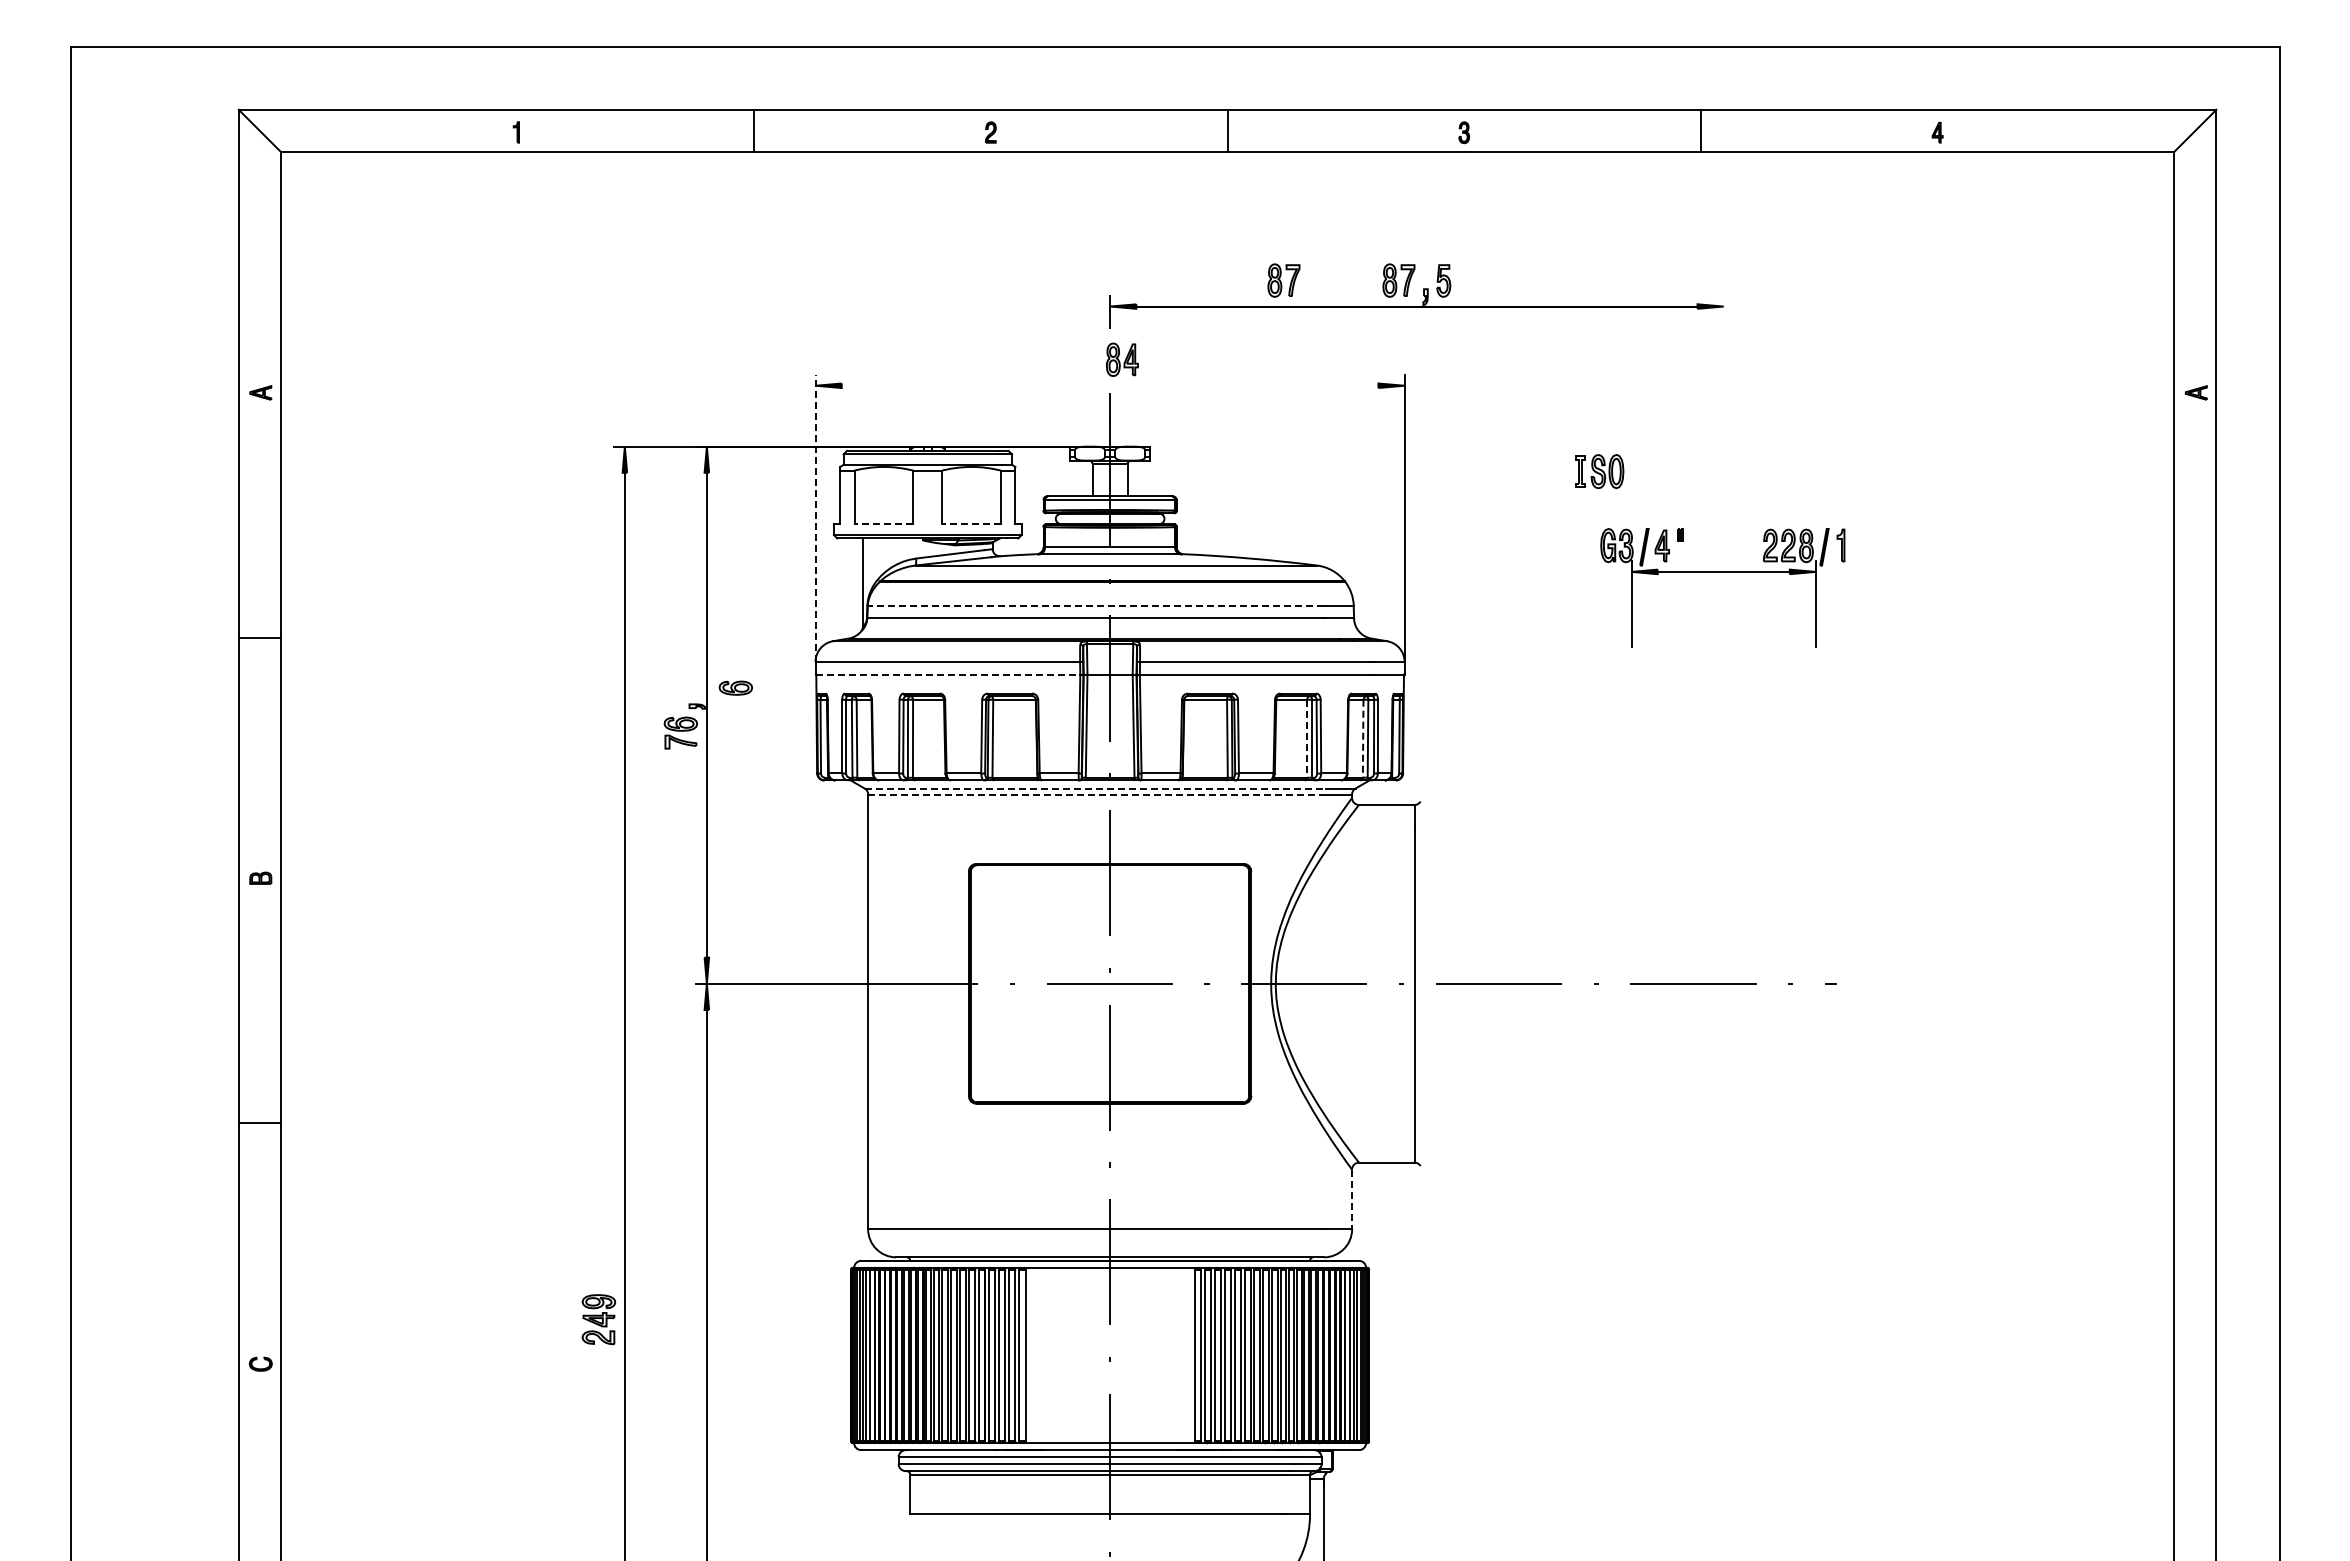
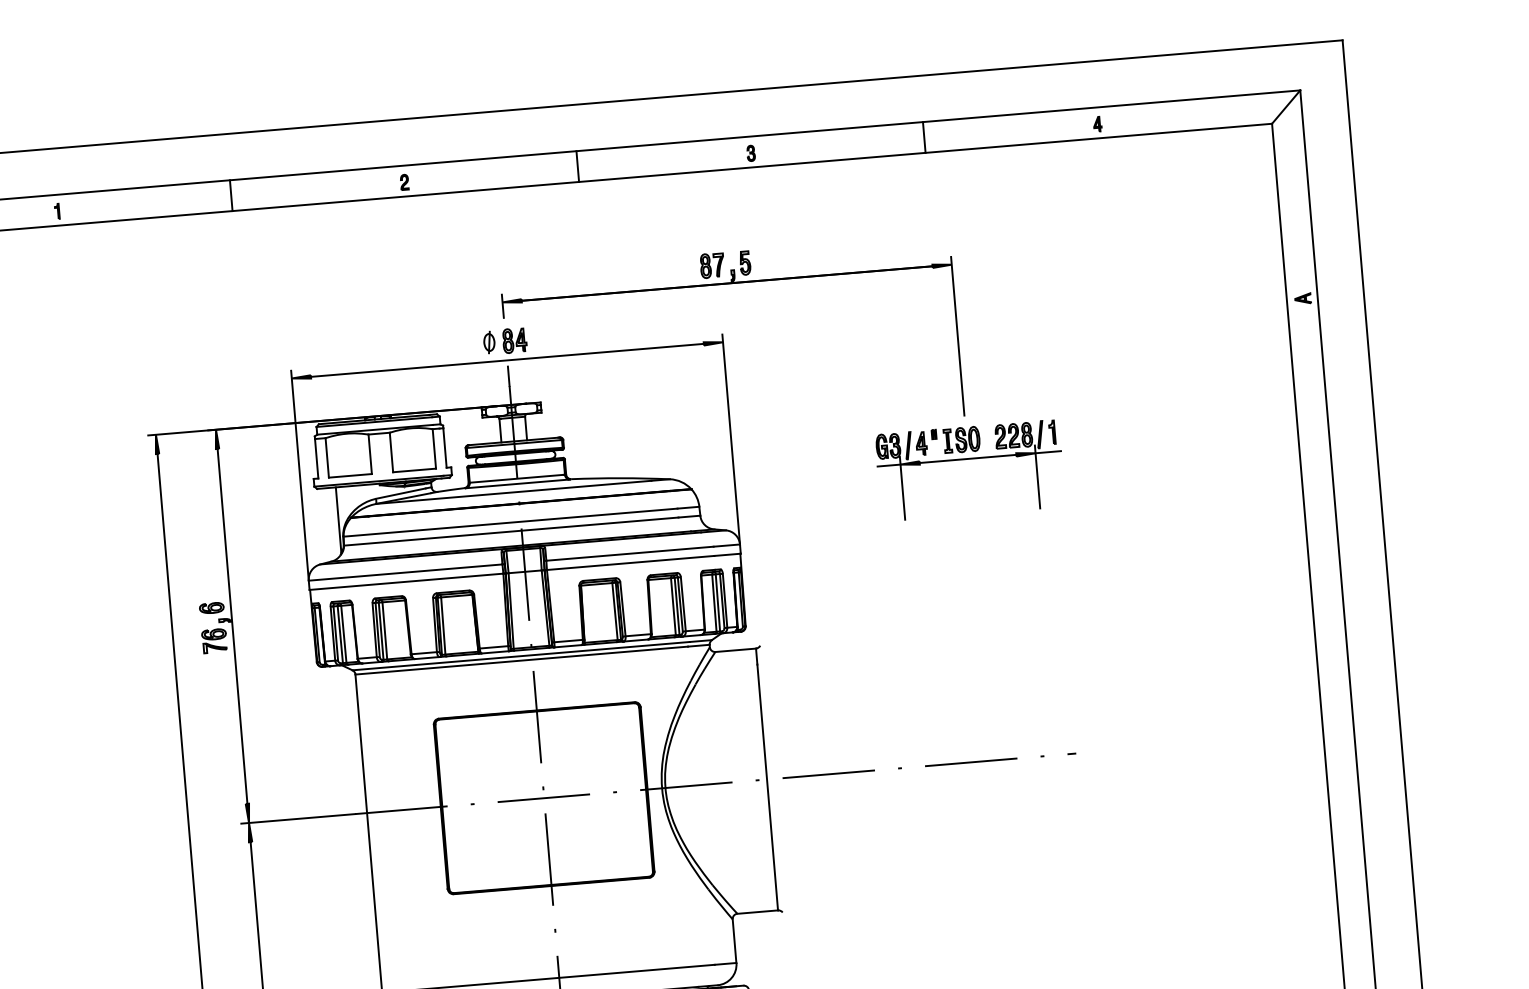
part: (1283, 280) -> (627, 272), removed
part: (1087, 359) -> (489, 342), added
line: (1109, 385) -> (506, 360), added
line: (1723, 404) -> (957, 336), added
part: (1599, 471) -> (961, 439), moved
line: (815, 518) -> (299, 475), dashed -> solid
line: (883, 524) -> (350, 475), dashed -> solid
line: (971, 524) -> (414, 470), dashed -> solid
line: (1615, 571) -> (888, 465), added
line: (1832, 571) -> (1047, 451), added
line: (1095, 606) -> (510, 522), dashed -> solid
line: (948, 674) -> (406, 581), dashed -> solid
part: (735, 687) -> (211, 607), moved
line: (1307, 738) -> (673, 606), dashed -> solid
line: (1363, 738) -> (714, 603), dashed -> solid
line: (1095, 788) -> (521, 656), dashed -> solid
line: (1095, 794) -> (521, 660), dashed -> solid
line: (1352, 1199) -> (734, 941), dashed -> solid

